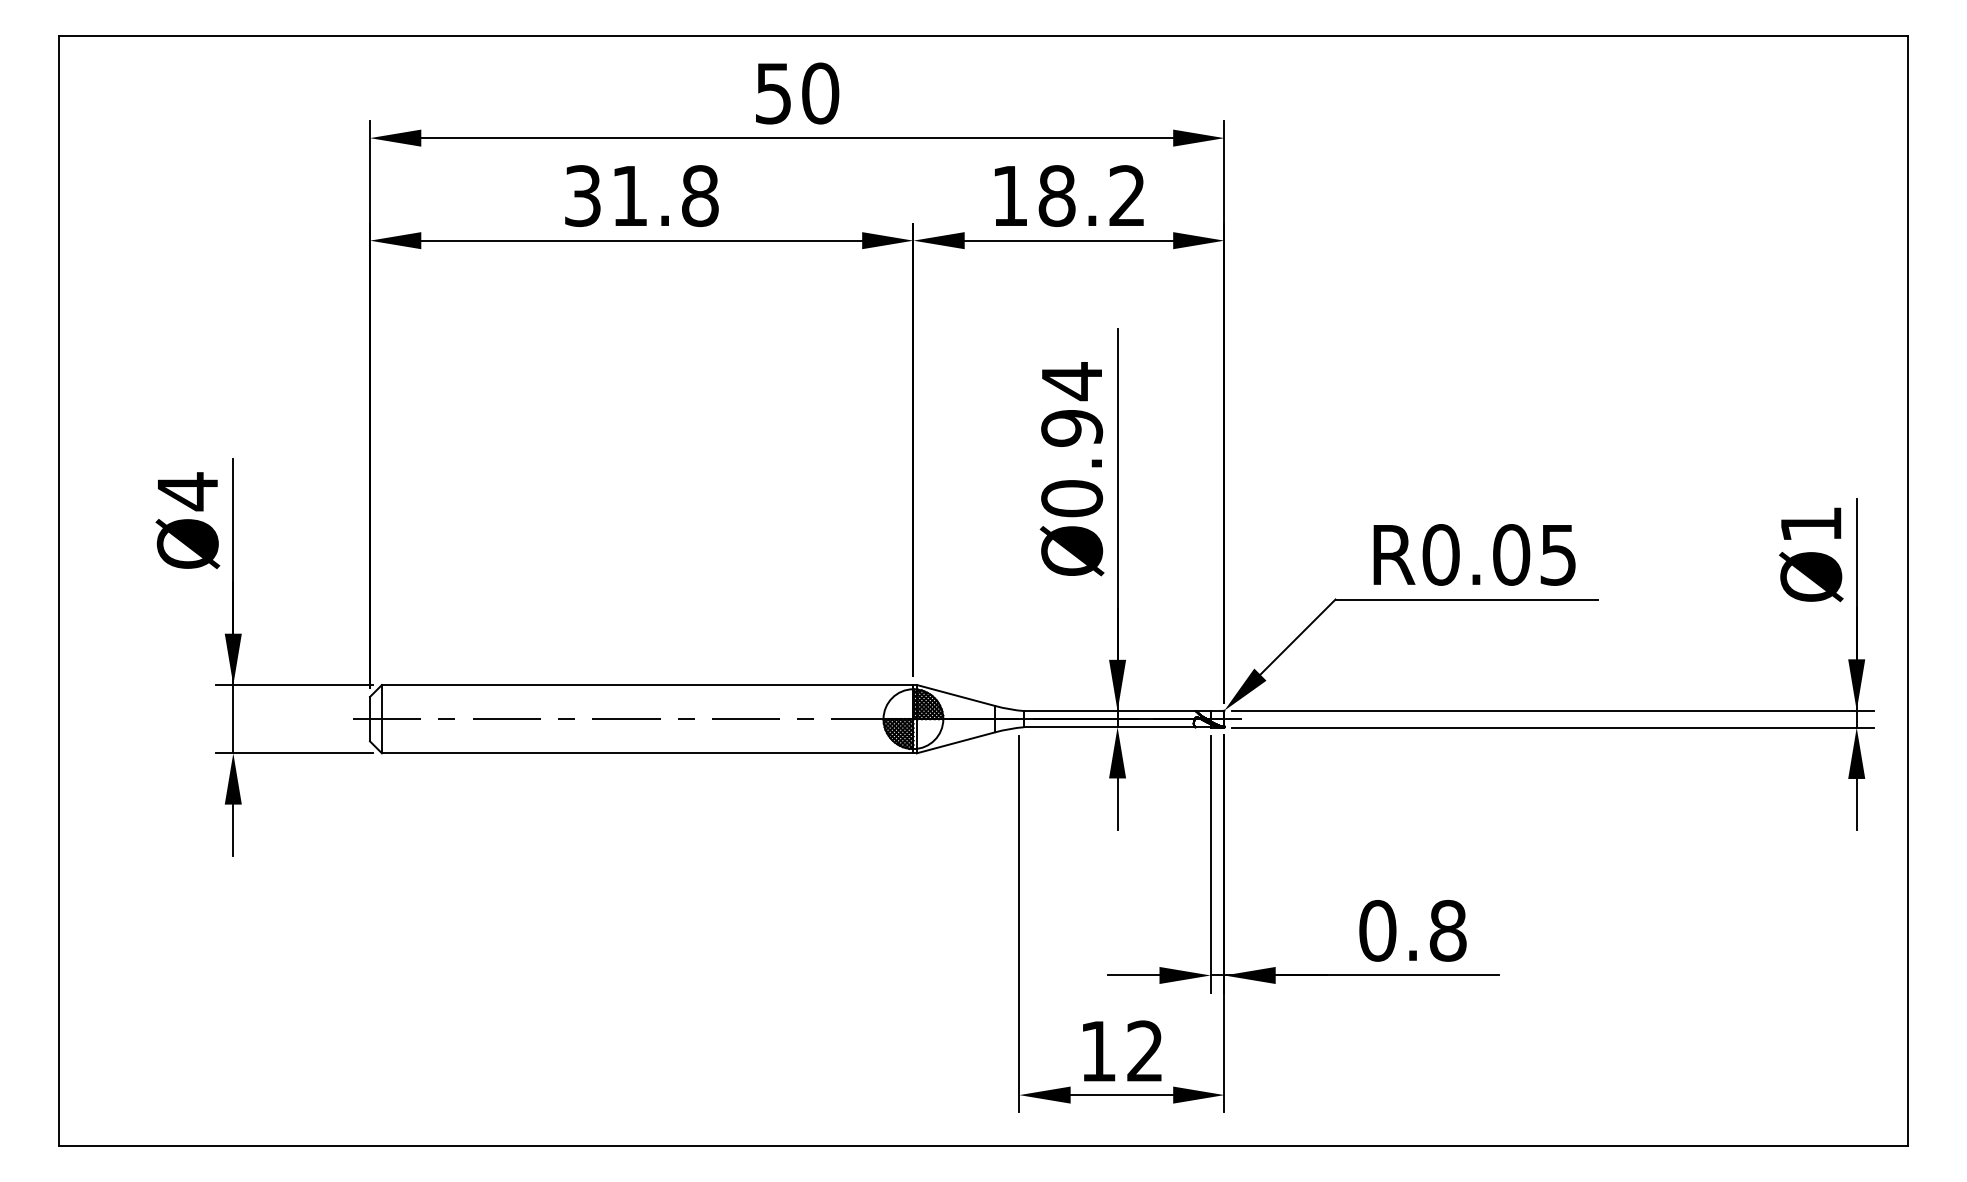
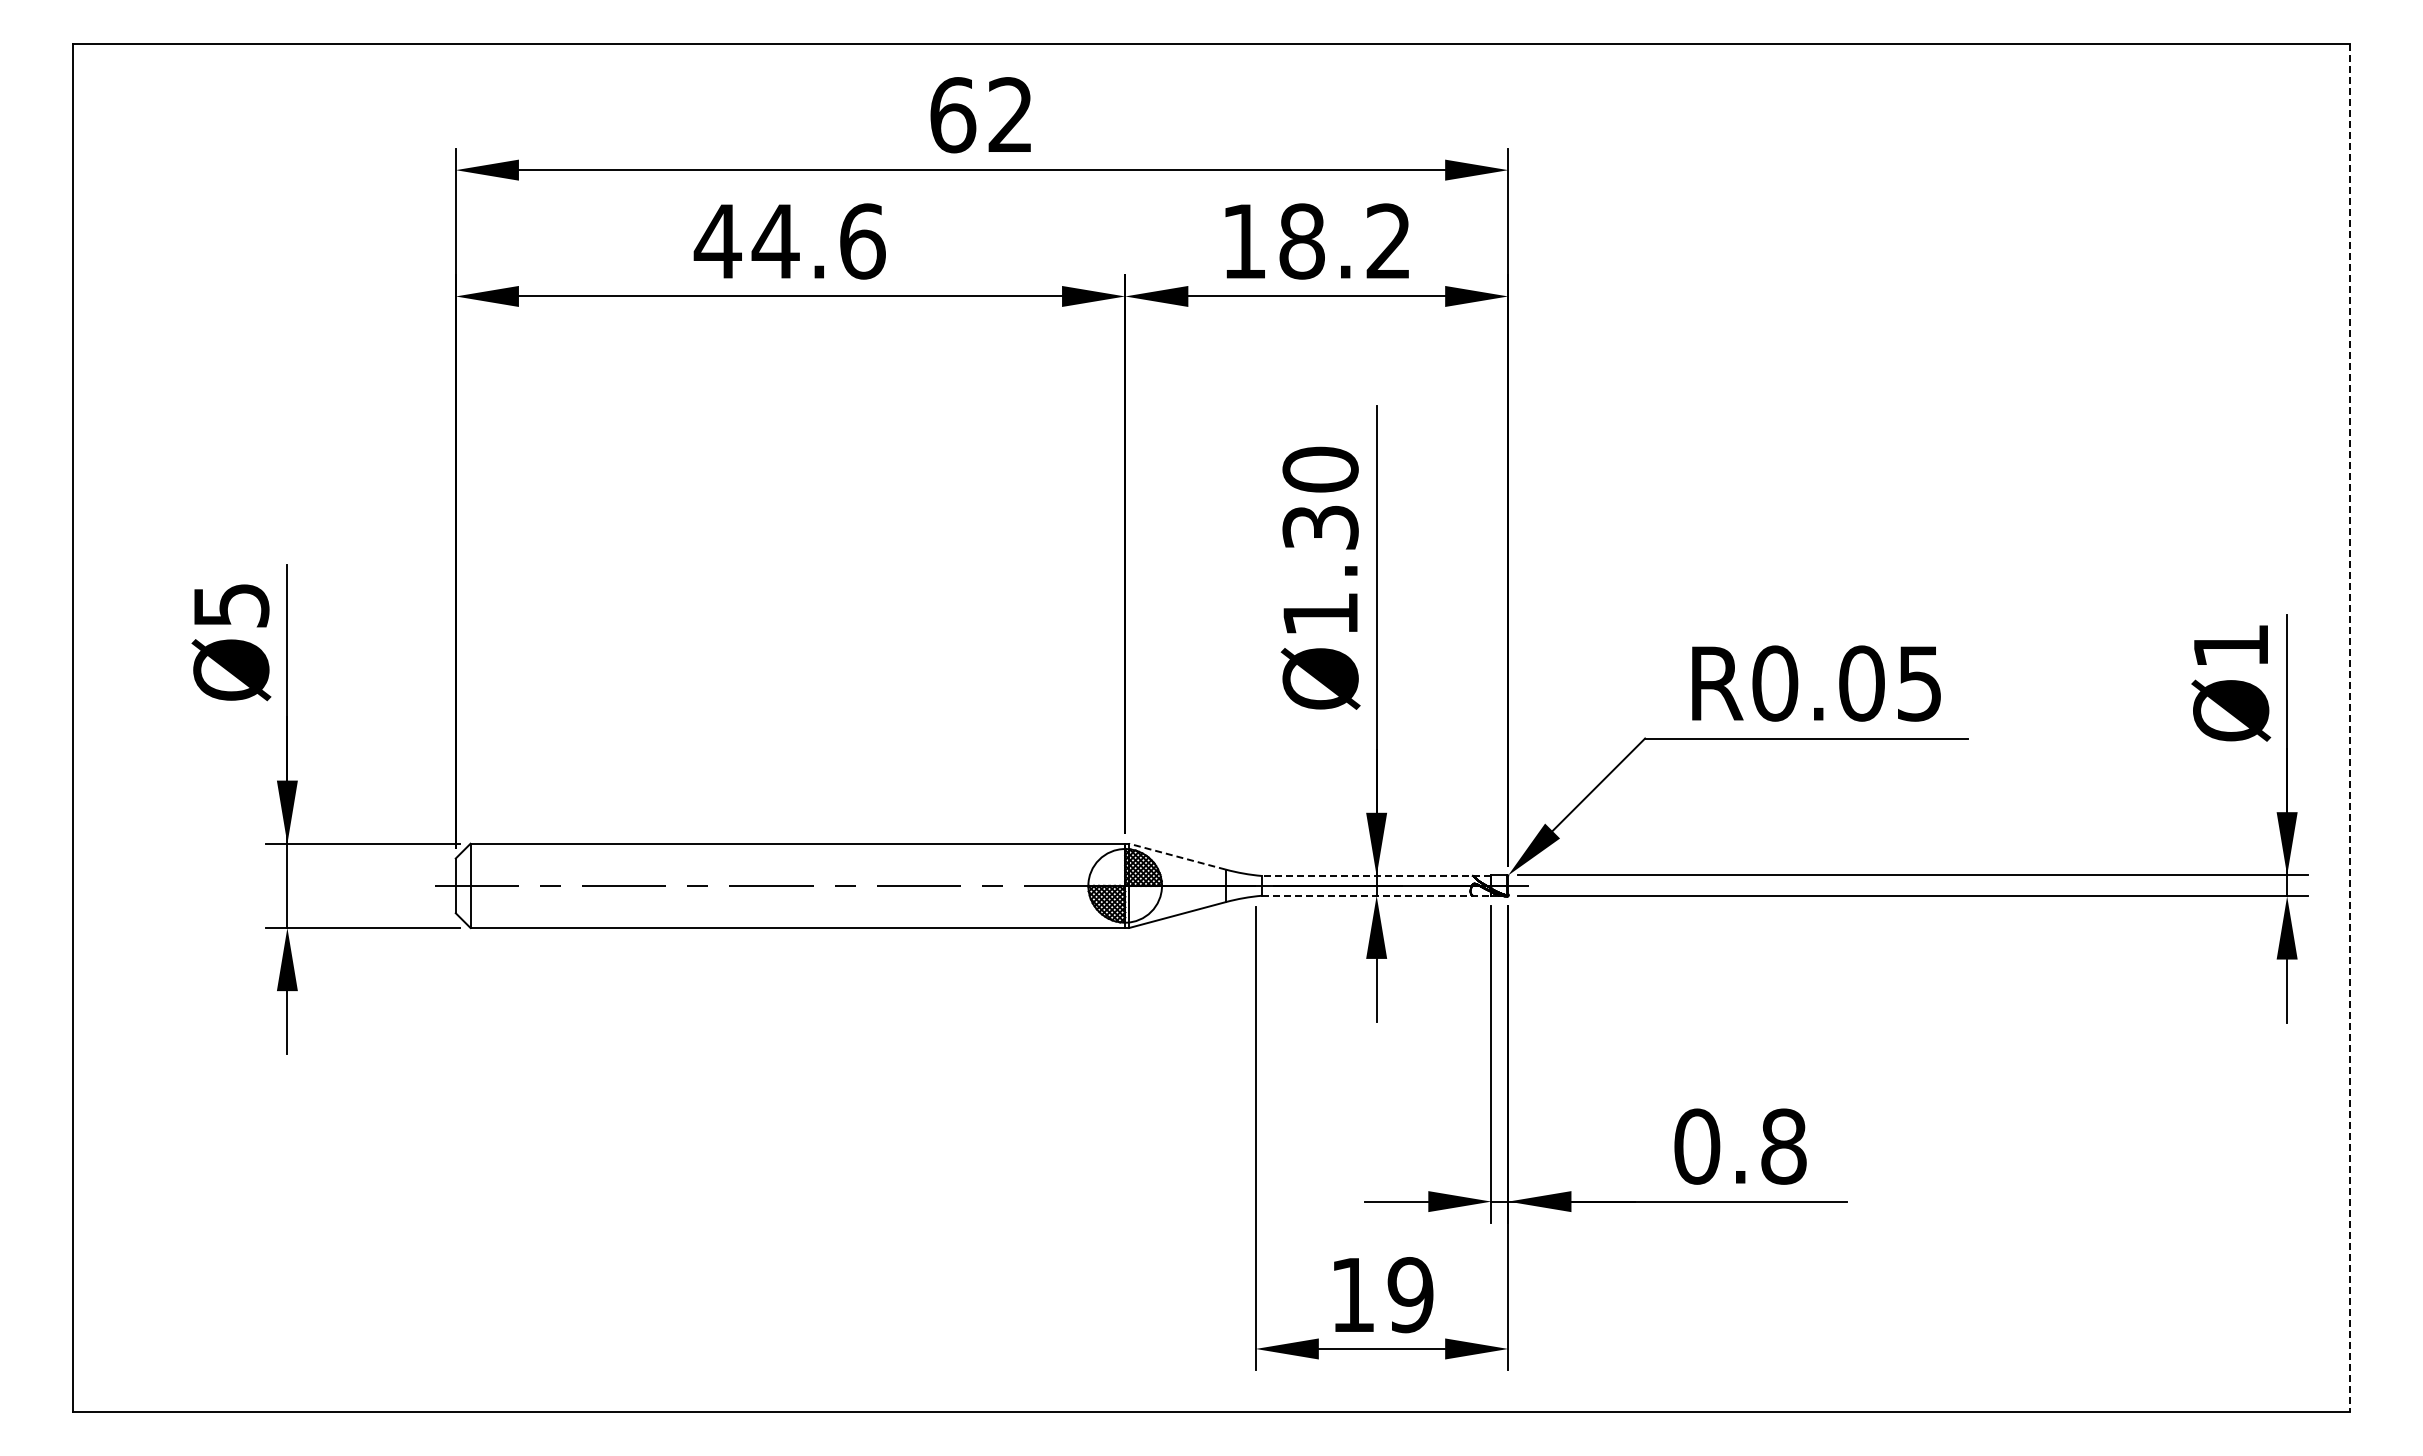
text: (796, 93) -> (981, 115), 50 -> 62
text: (640, 196) -> (789, 241), 31.8 -> 44.6
text: (1071, 439) -> (1320, 541), Ø0.94 -> Ø1.30
text: (187, 491) -> (231, 605), Ø4 -> Ø5
line: (1908, 591) -> (2350, 728), solid -> dashed
line: (955, 695) -> (1177, 856), solid -> dashed
line: (1117, 710) -> (1376, 875), solid -> dashed
line: (1117, 726) -> (1376, 895), solid -> dashed
text: (1145, 1051) -> (1410, 1295), 12 -> 19

